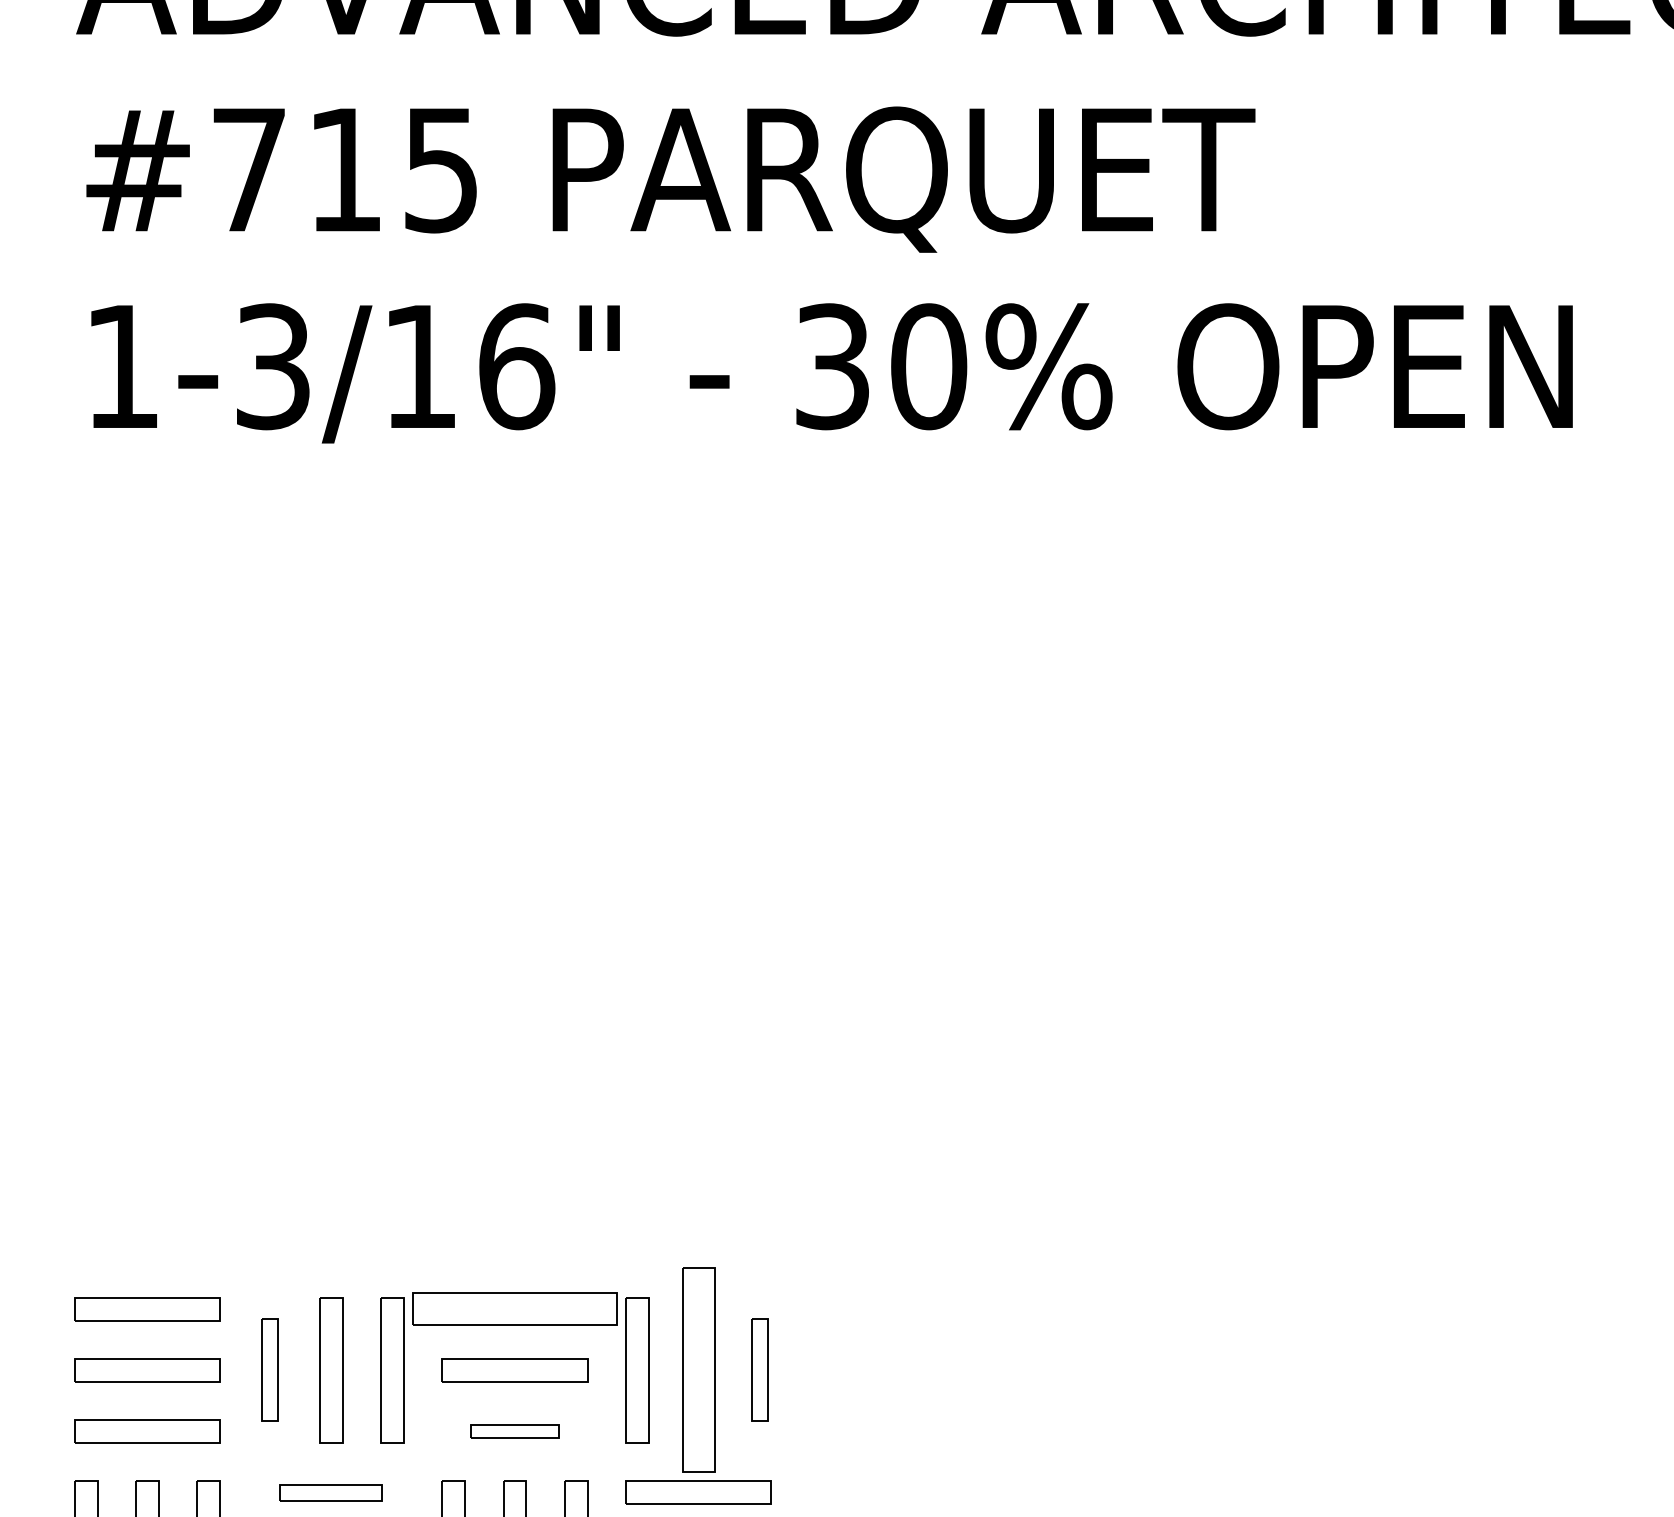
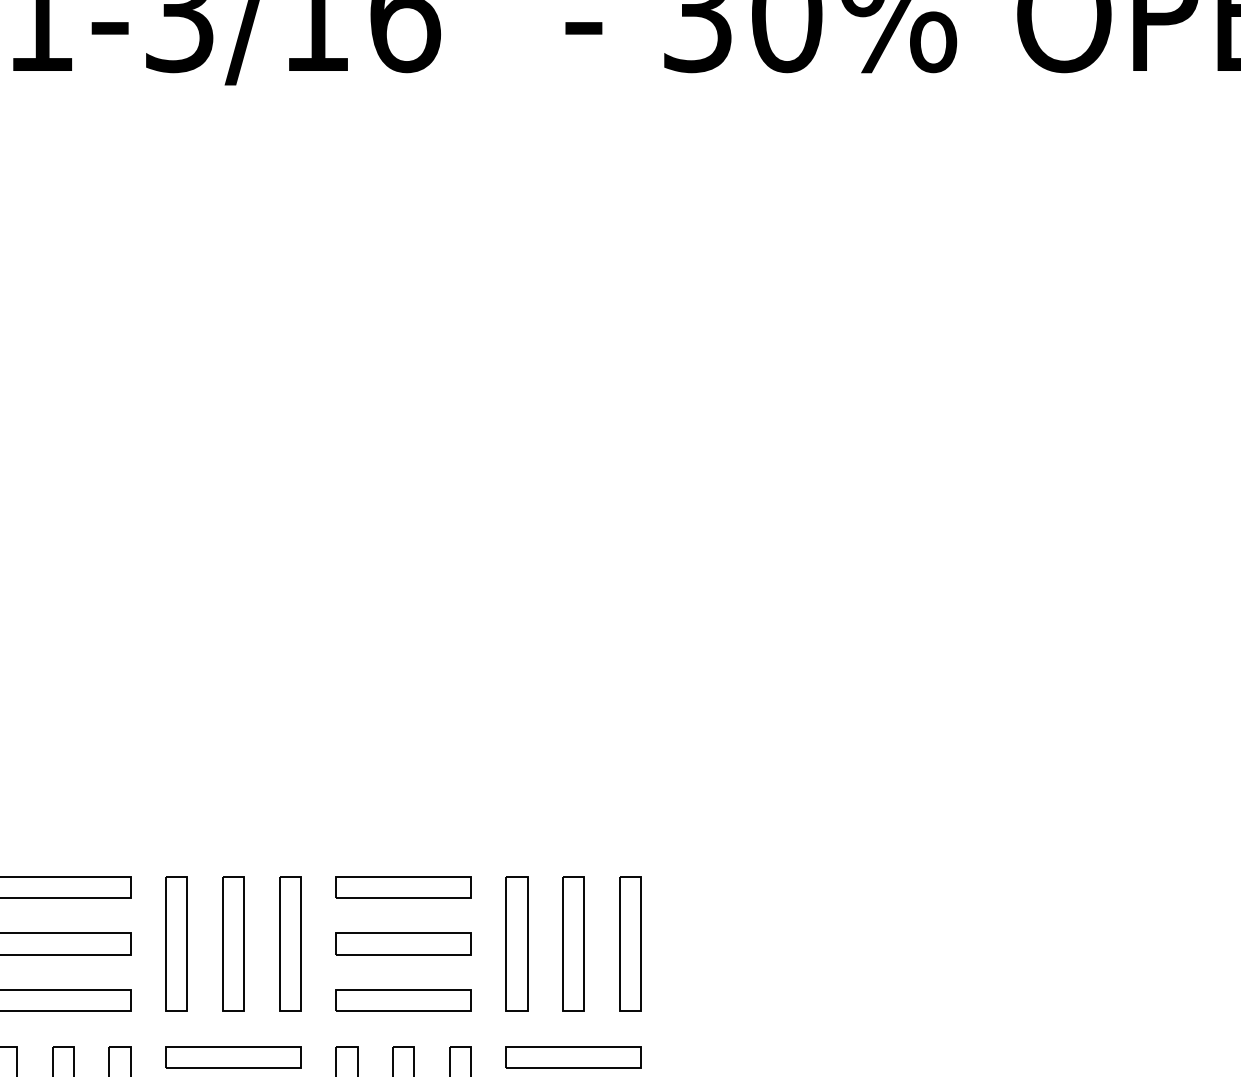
part: (514, 1309) -> (403, 887), size x0.71
part: (270, 1370) -> (177, 944), size x1.43
part: (698, 1370) -> (573, 944), size x0.71
part: (759, 1370) -> (630, 944), size x1.43
part: (514, 1431) -> (403, 1000), size x1.67
part: (331, 1492) -> (233, 1057), size x1.43

